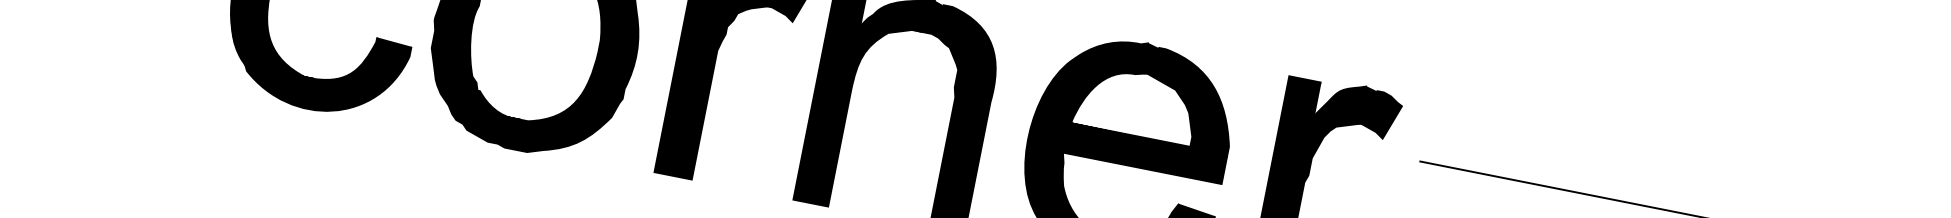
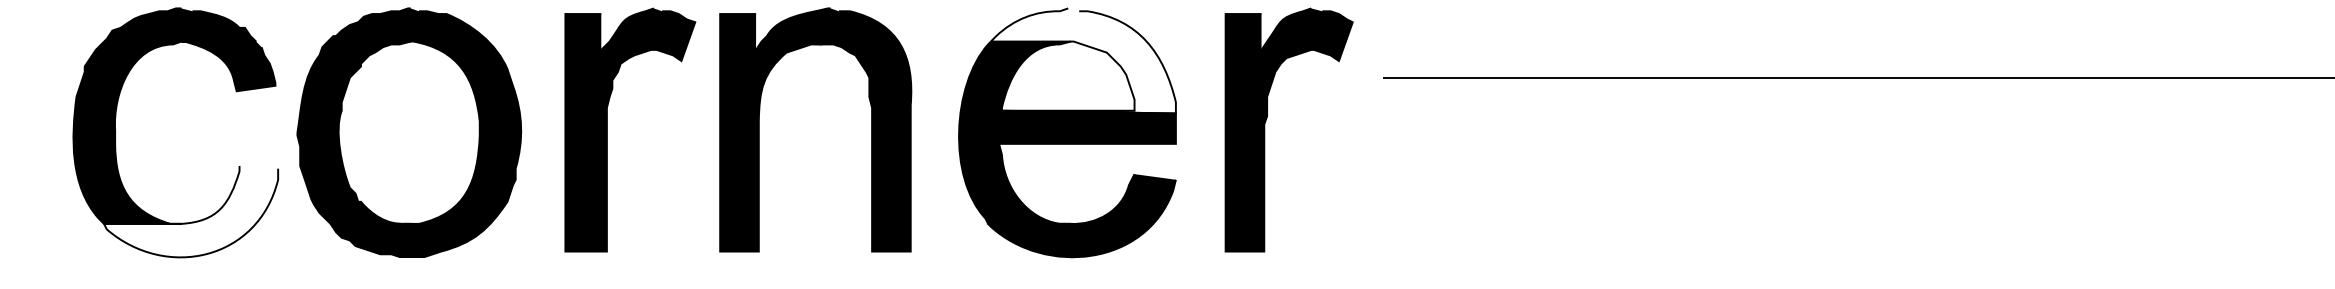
fill: (326, 69) -> (191, 211), removed
fill: (1152, 92) -> (1082, 60), removed

